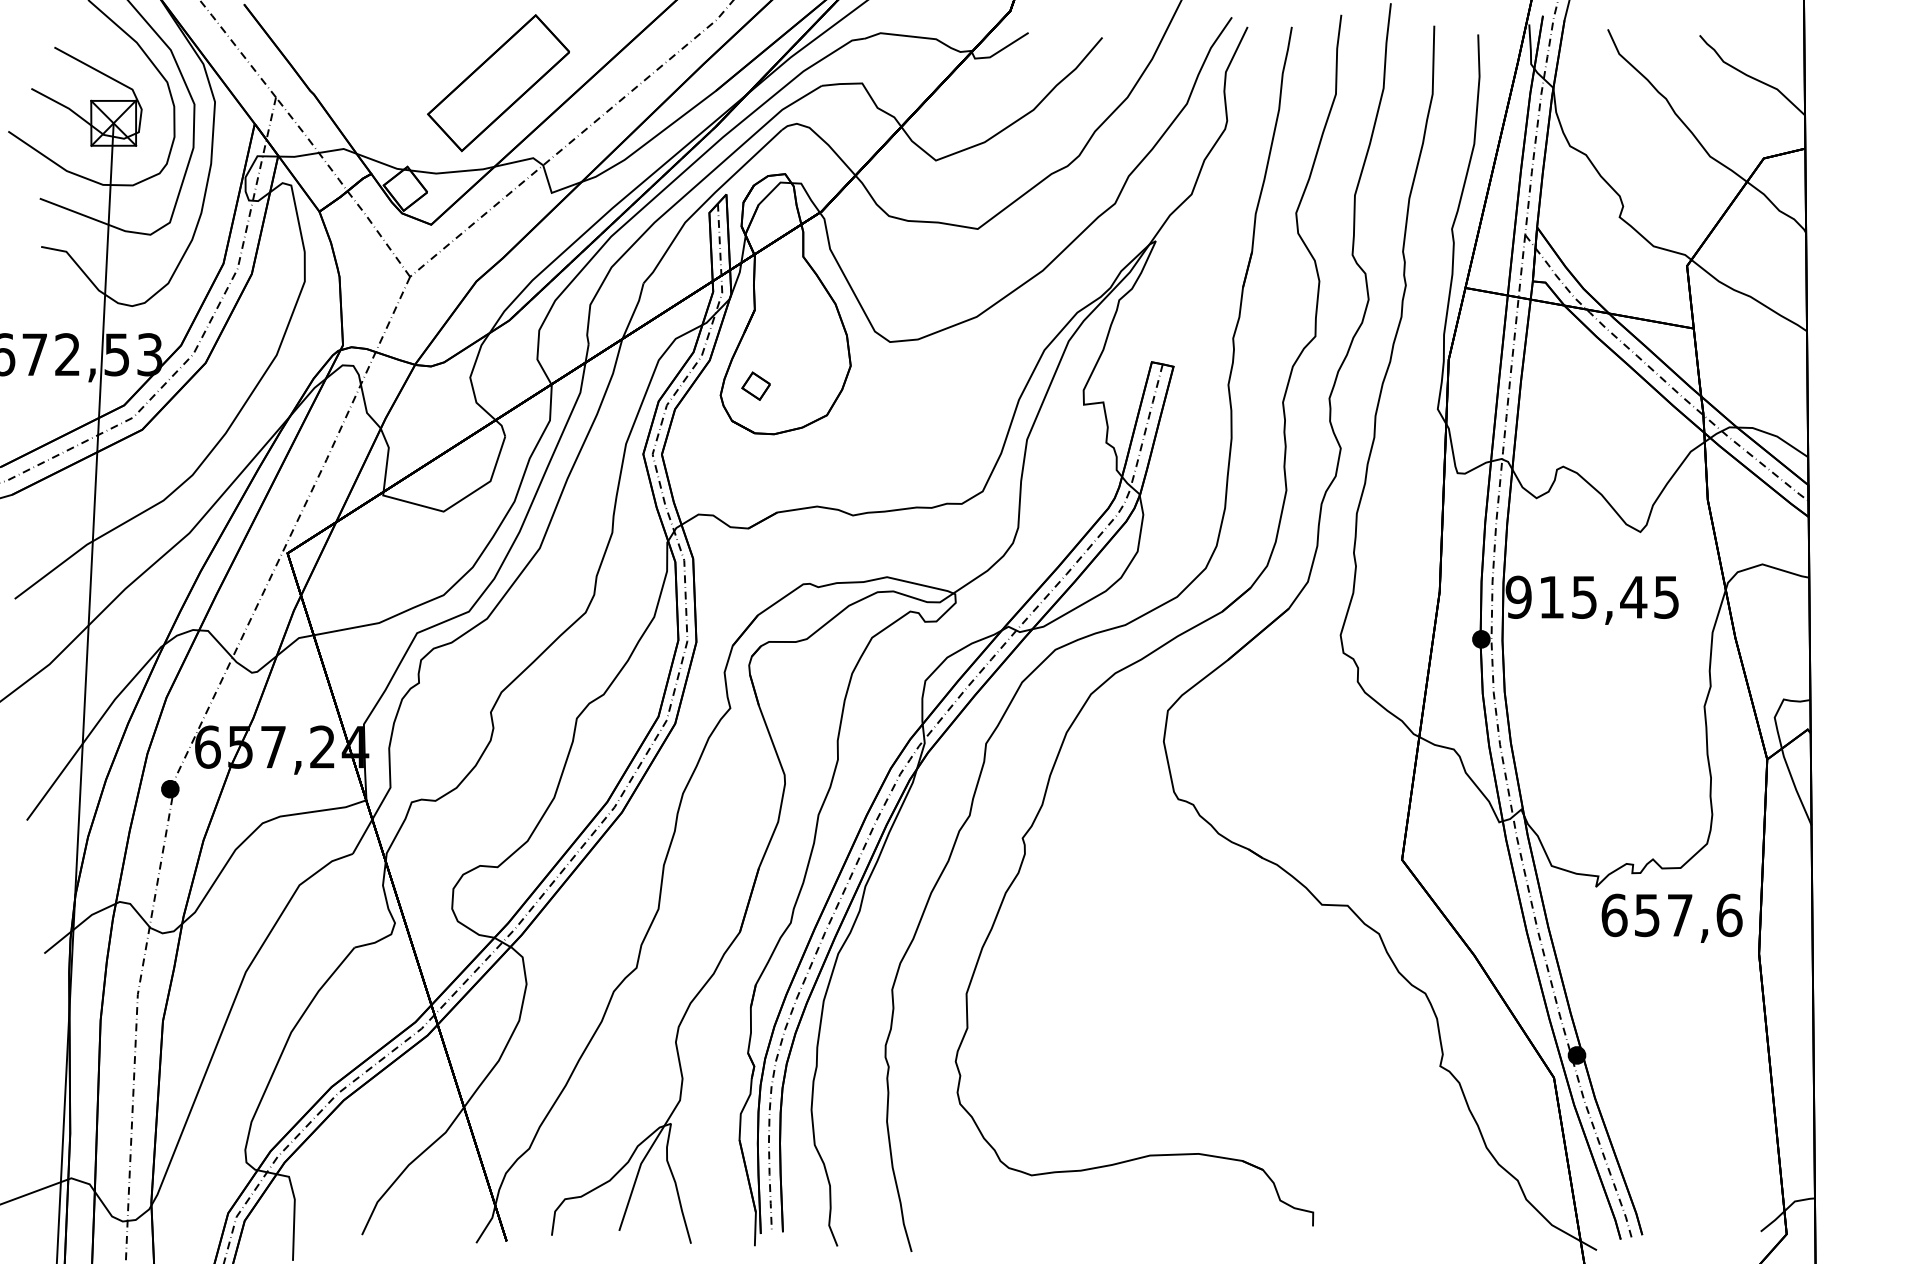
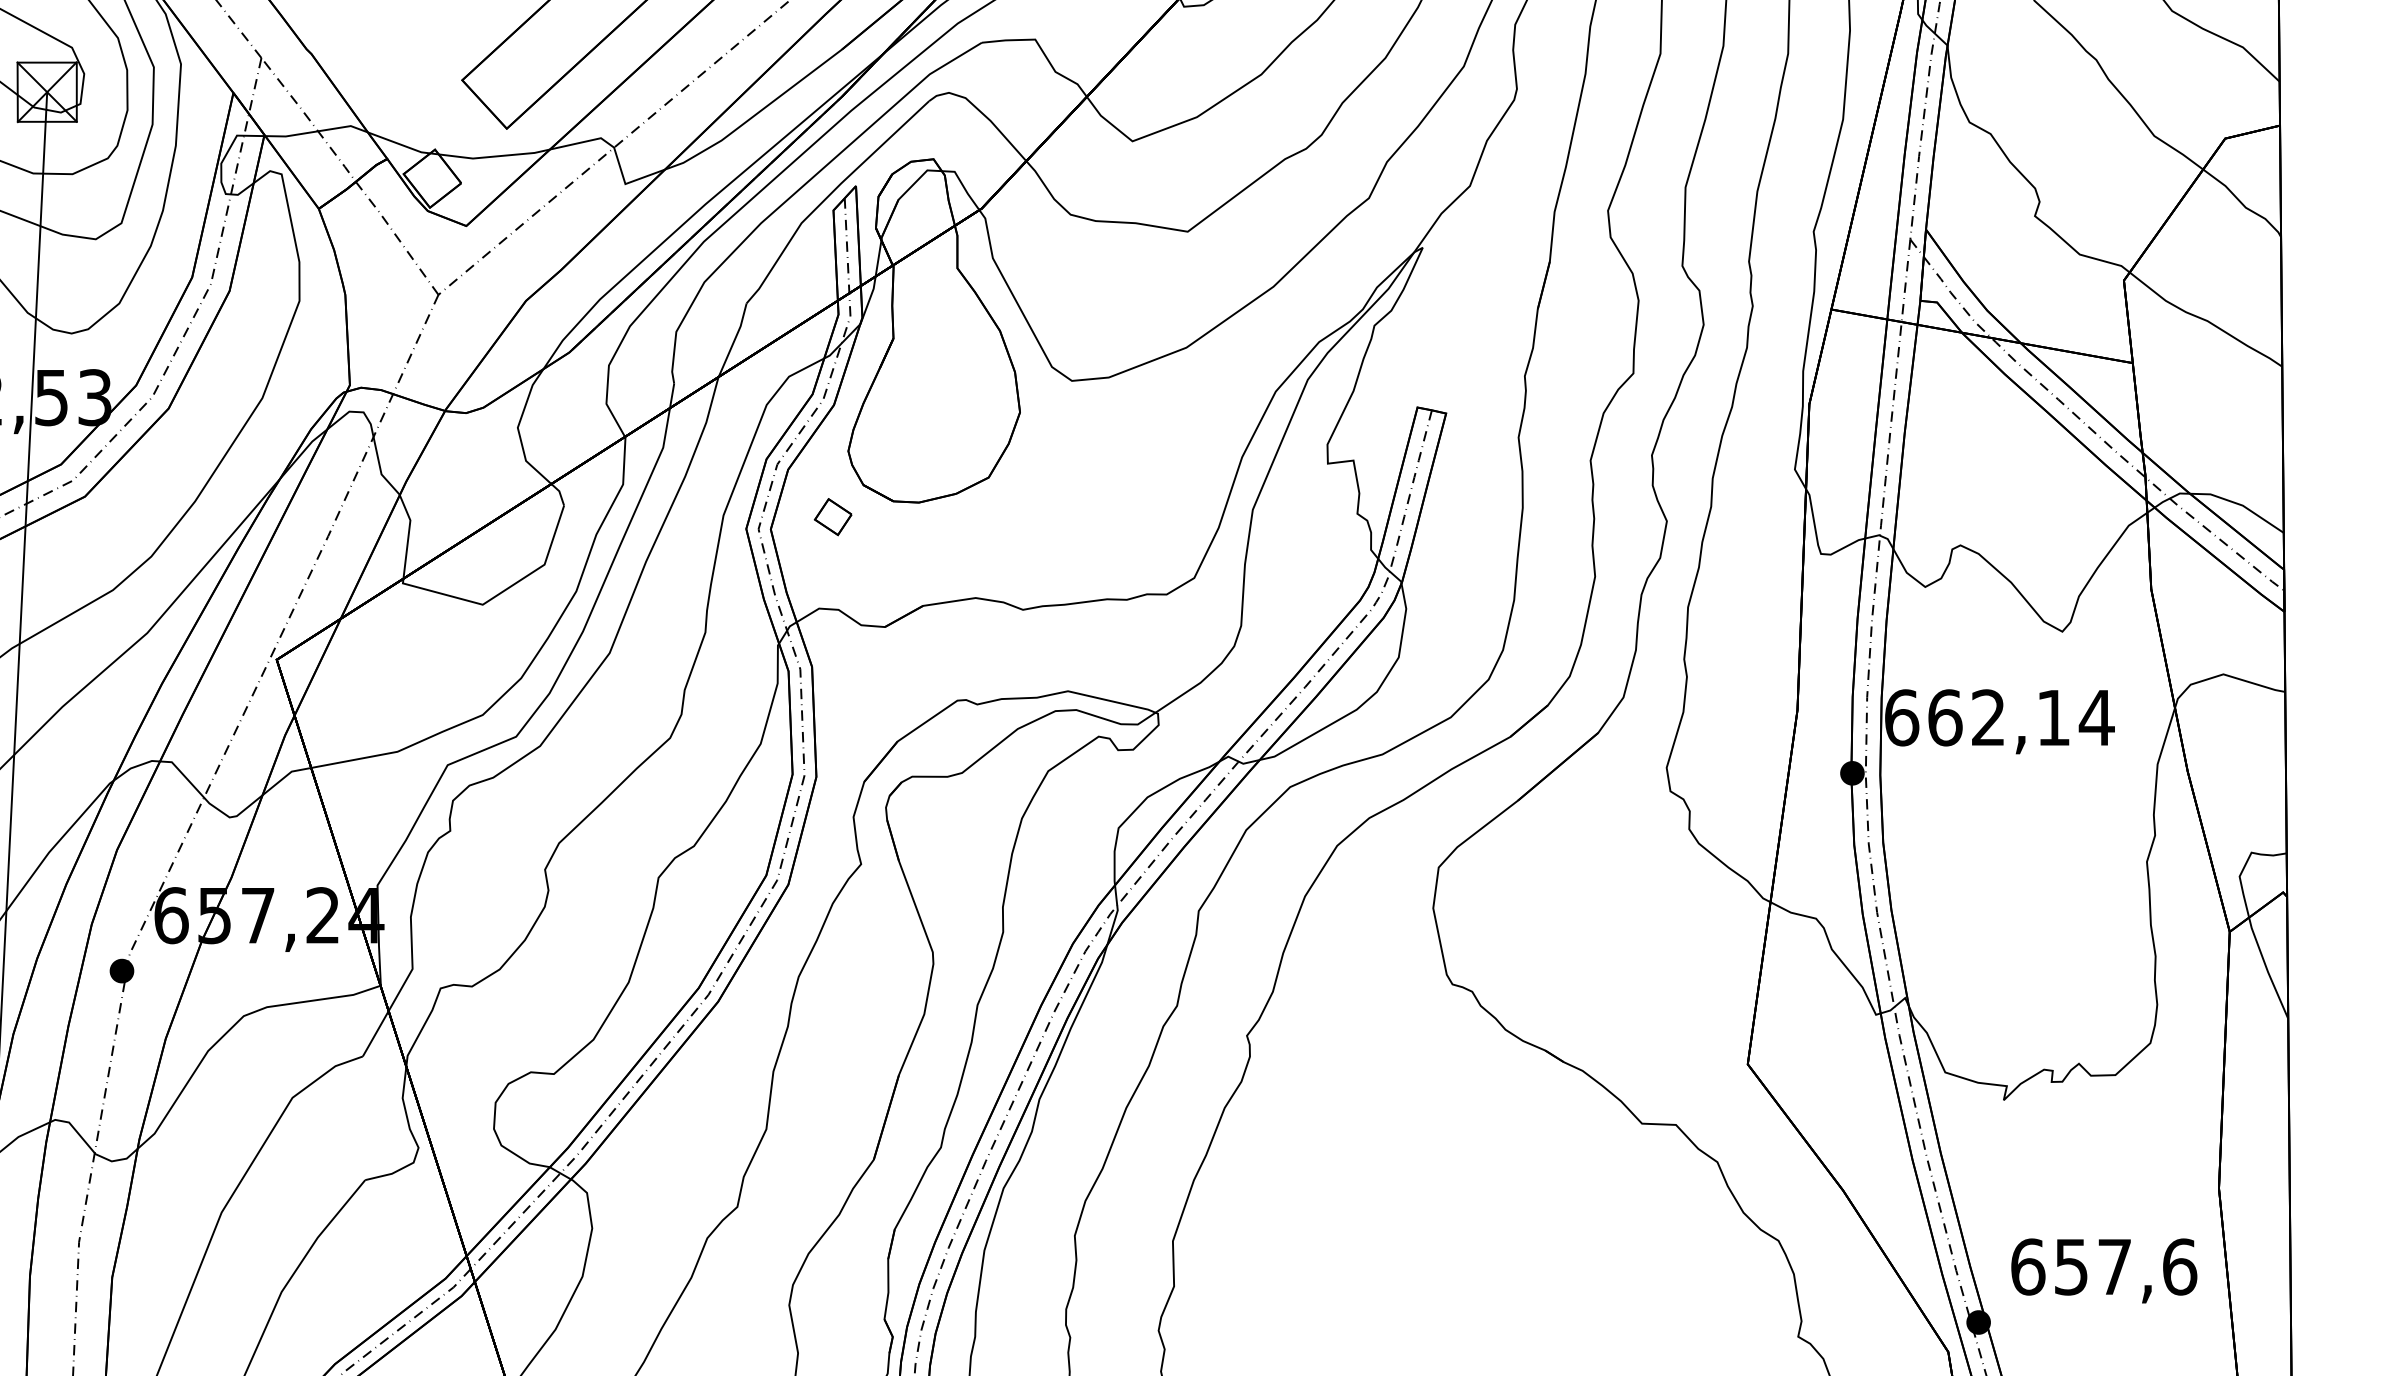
part: (755, 385) -> (832, 516), moved
text: (1592, 596) -> (1999, 716), 915,45 -> 662,14
text: (1671, 917) -> (2103, 1269), moved

